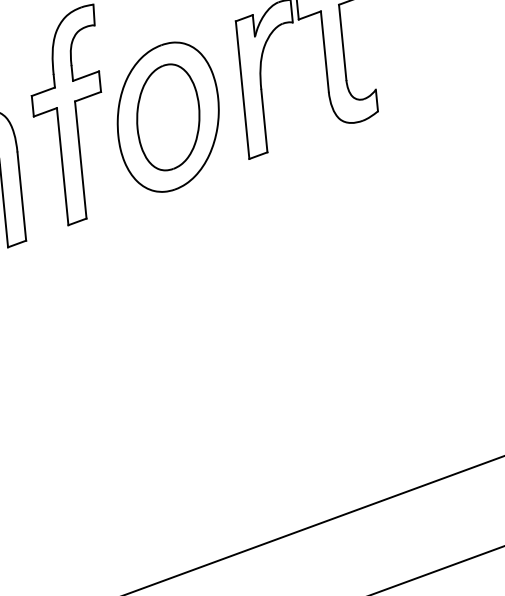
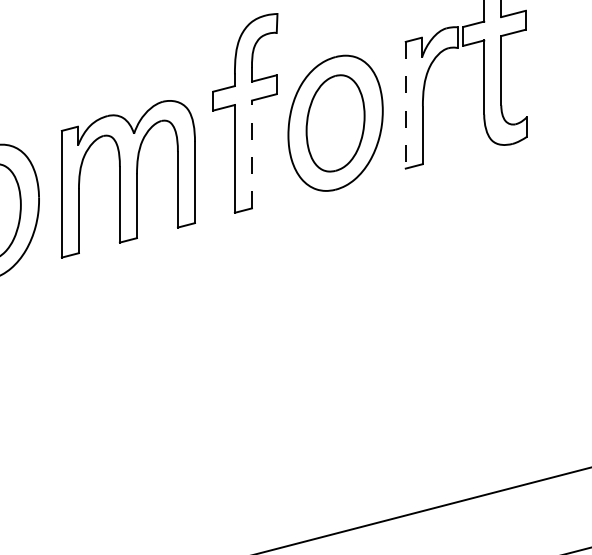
line: (242, 90) -> (405, 105), solid -> dashed
line: (81, 159) -> (252, 154), solid -> dashed

